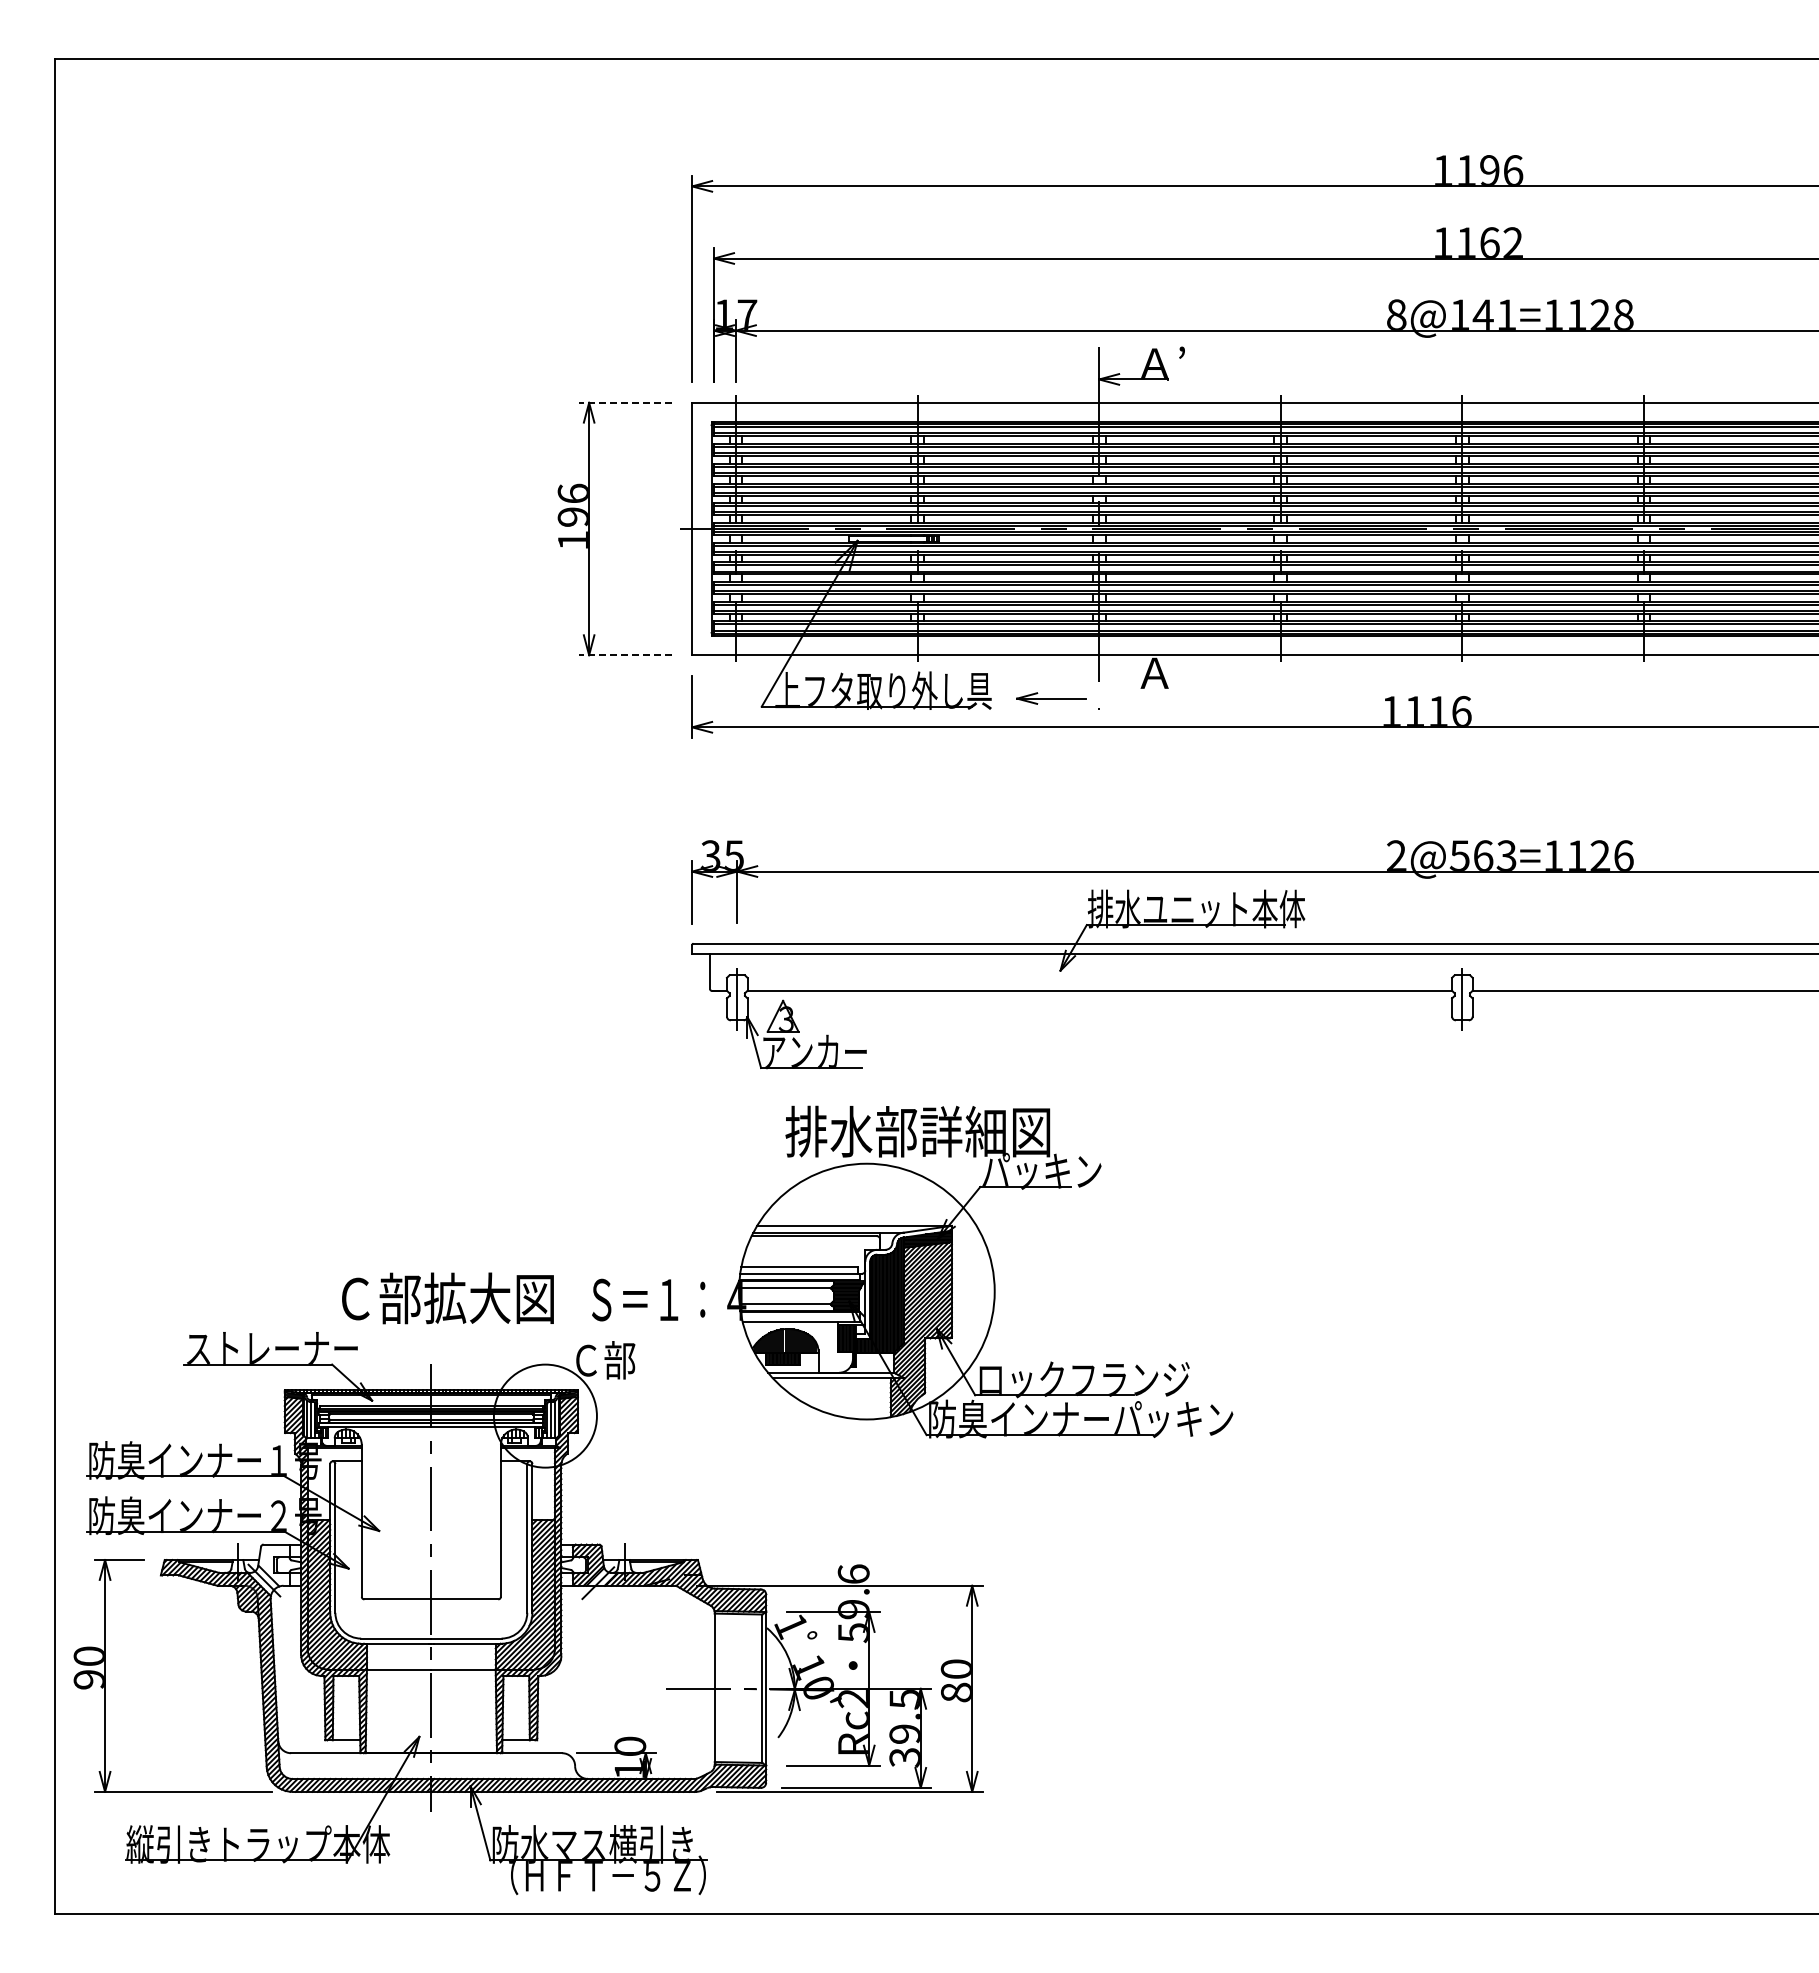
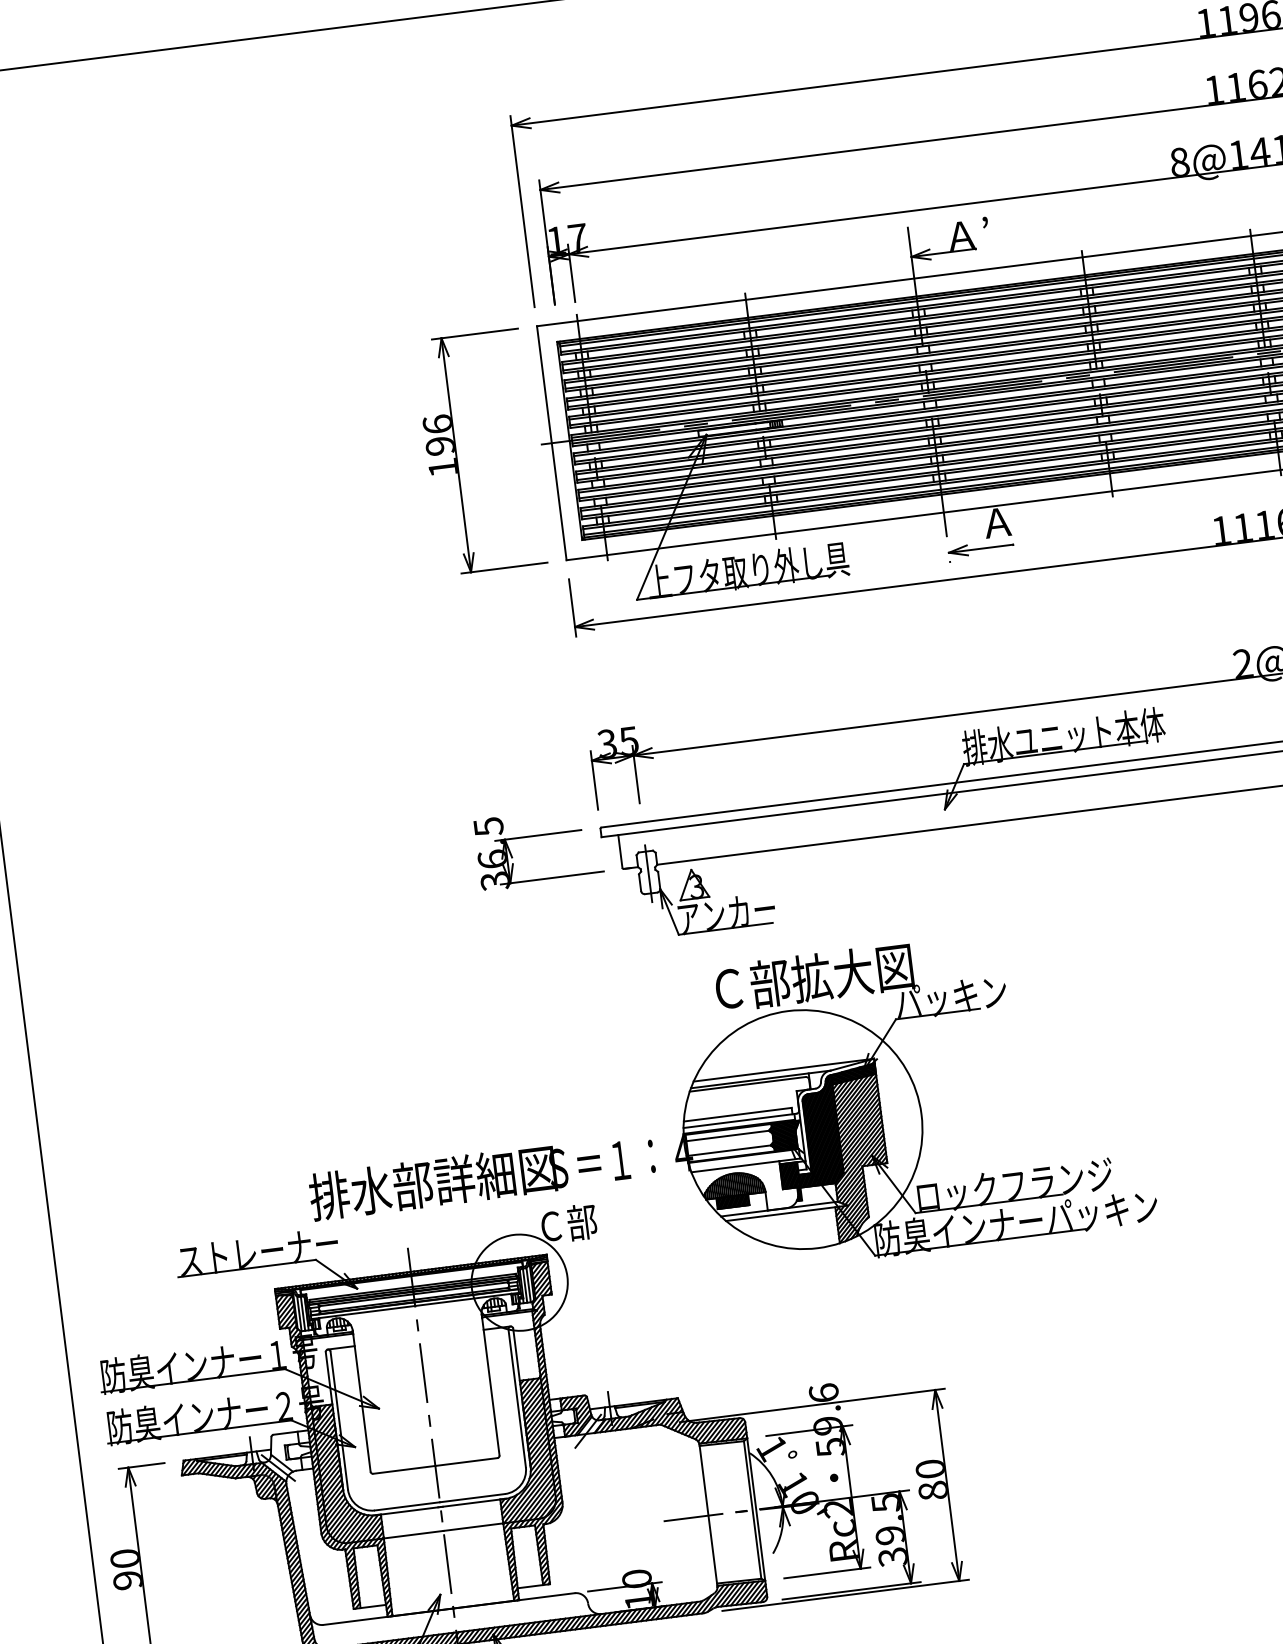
line: (624, 402) -> (474, 333), dashed -> solid
line: (624, 655) -> (503, 568), dashed -> solid
part: (1051, 698) -> (980, 548), moved
part: (623, 944) -> (536, 836), added
text: (917, 1131) -> (831, 975), 排水部詳細図 -> Ｃ部拡大図
text: (466, 1298) -> (432, 1182), Ｃ部拡大図 -> 排水部詳細図

